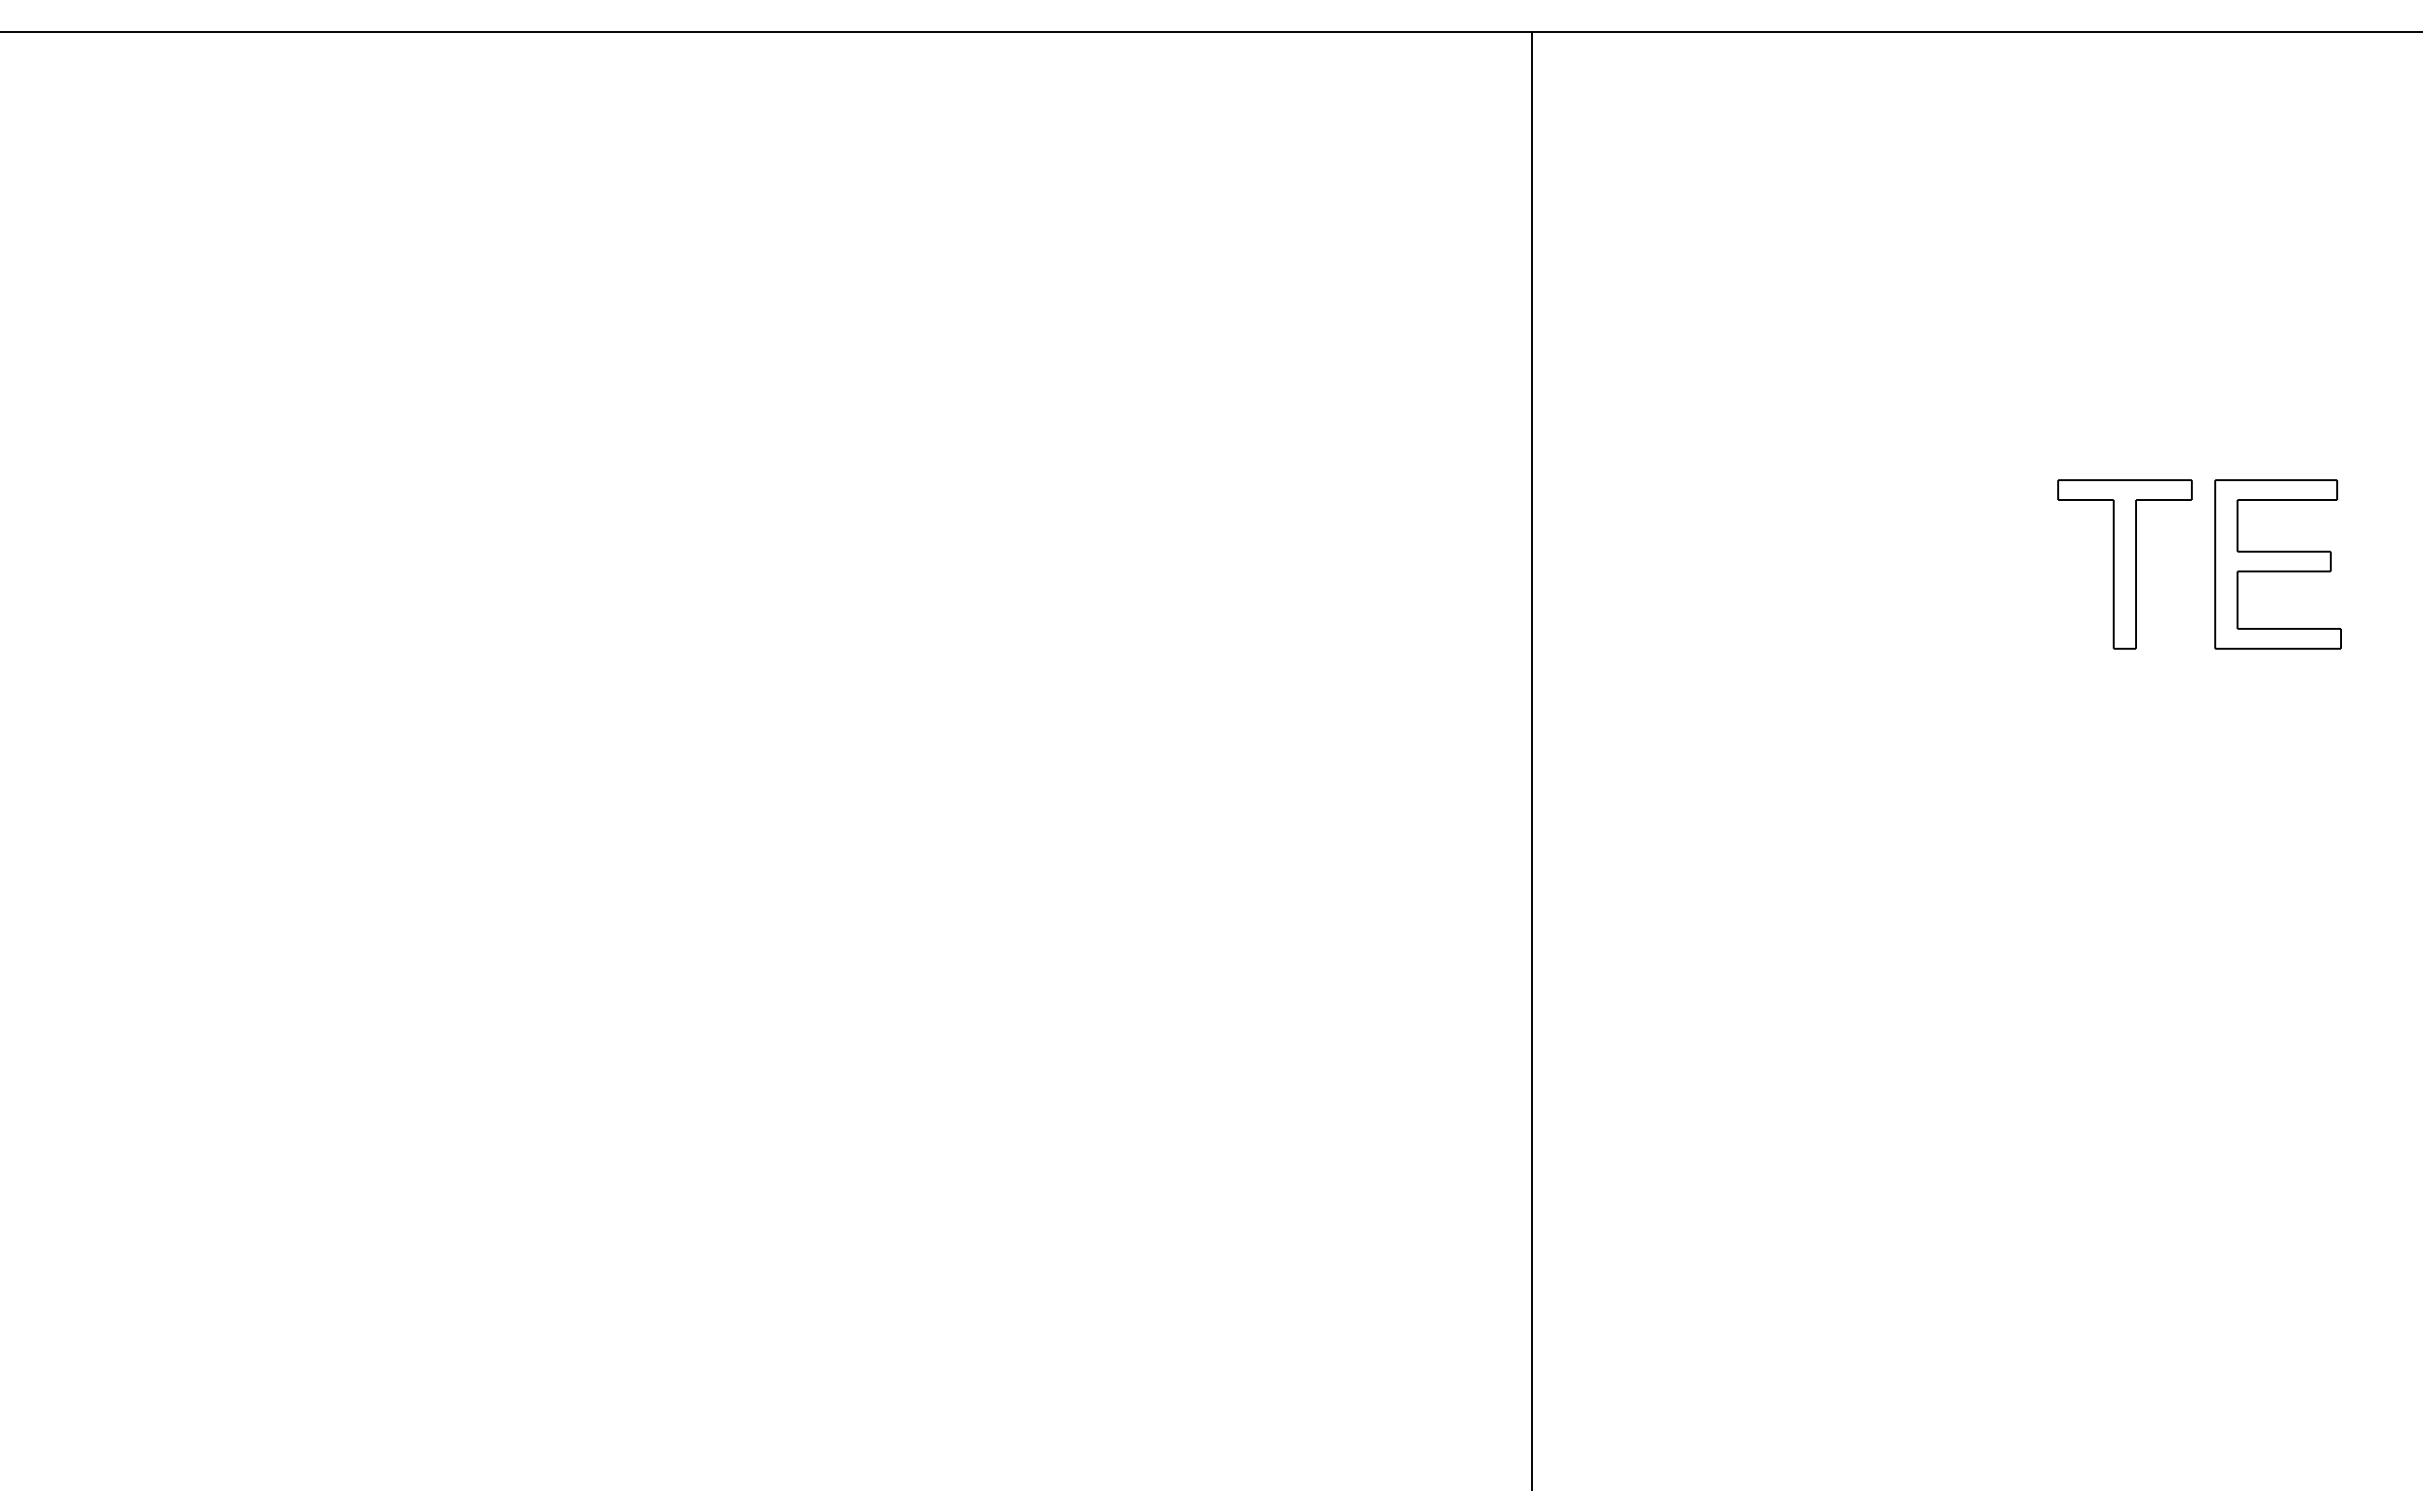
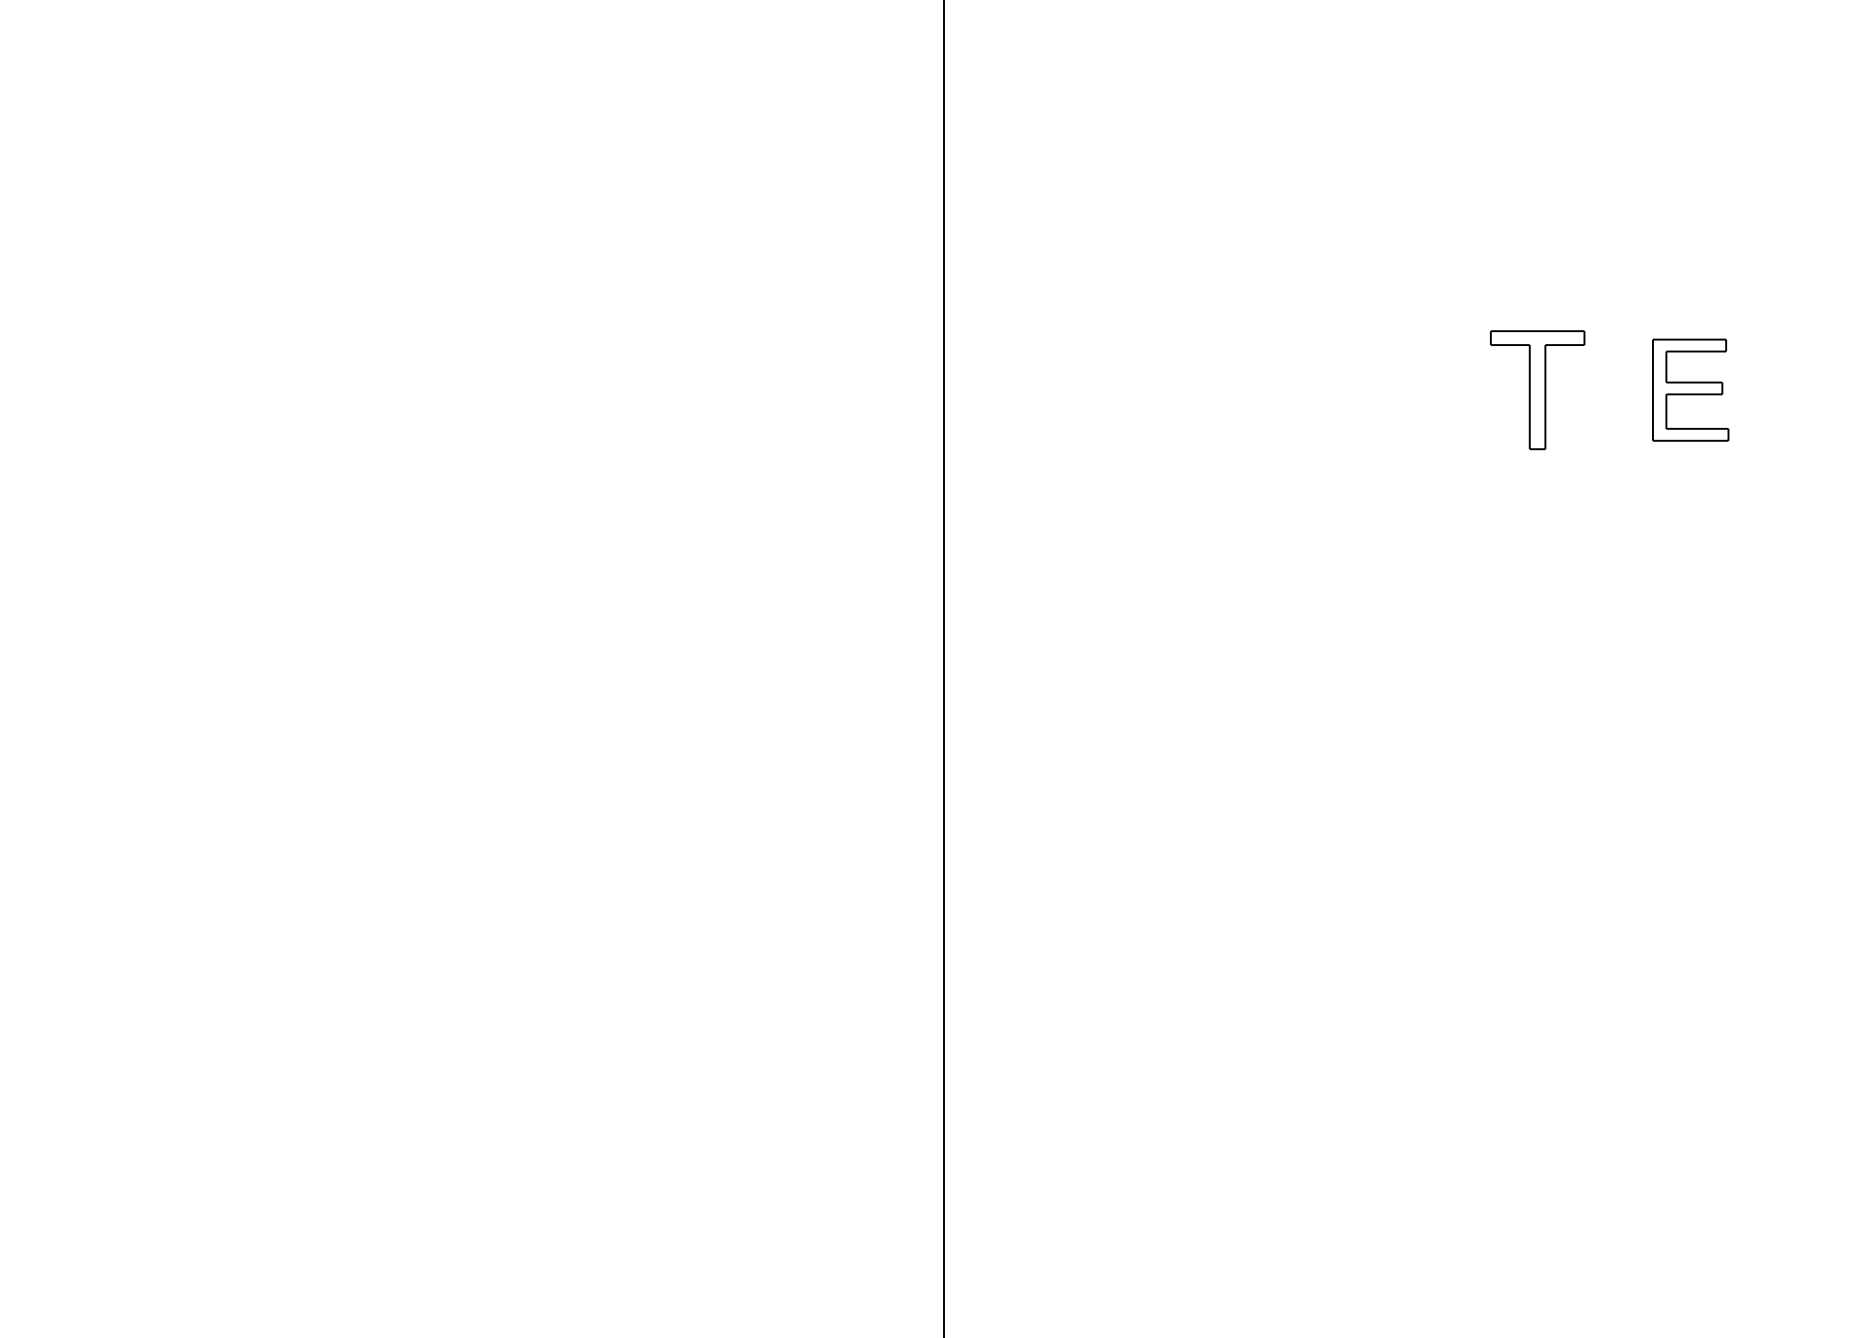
part: (2124, 564) -> (1537, 390), size x0.7
part: (2277, 564) -> (1690, 390), size x0.6

